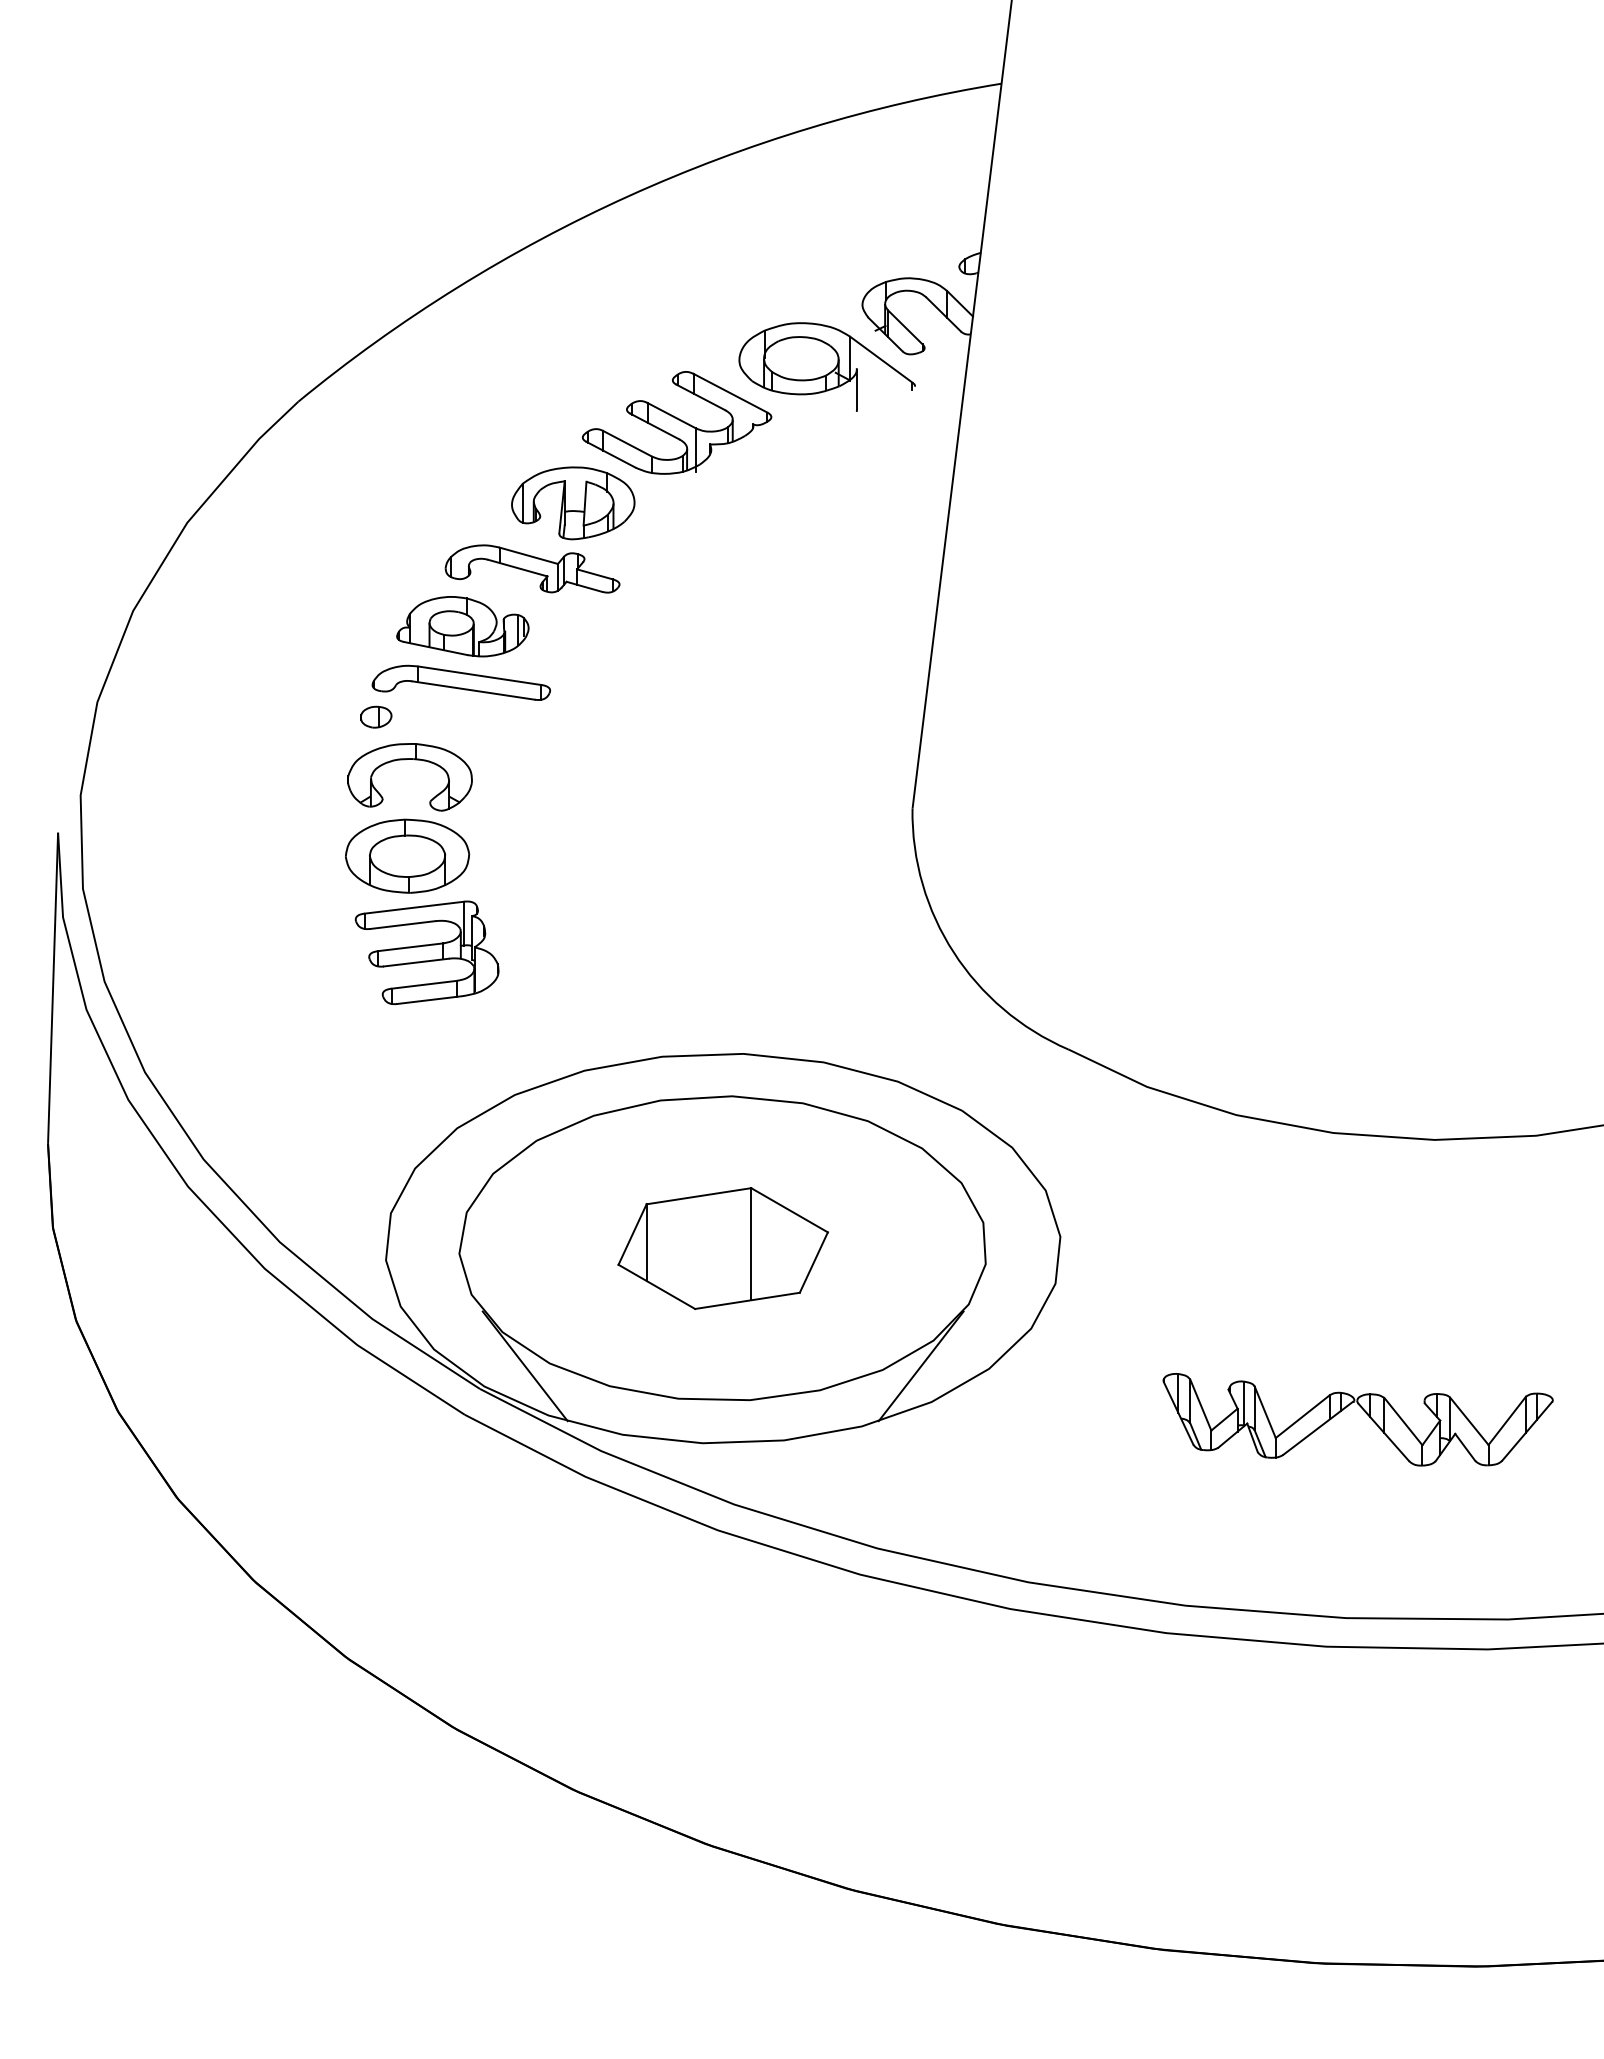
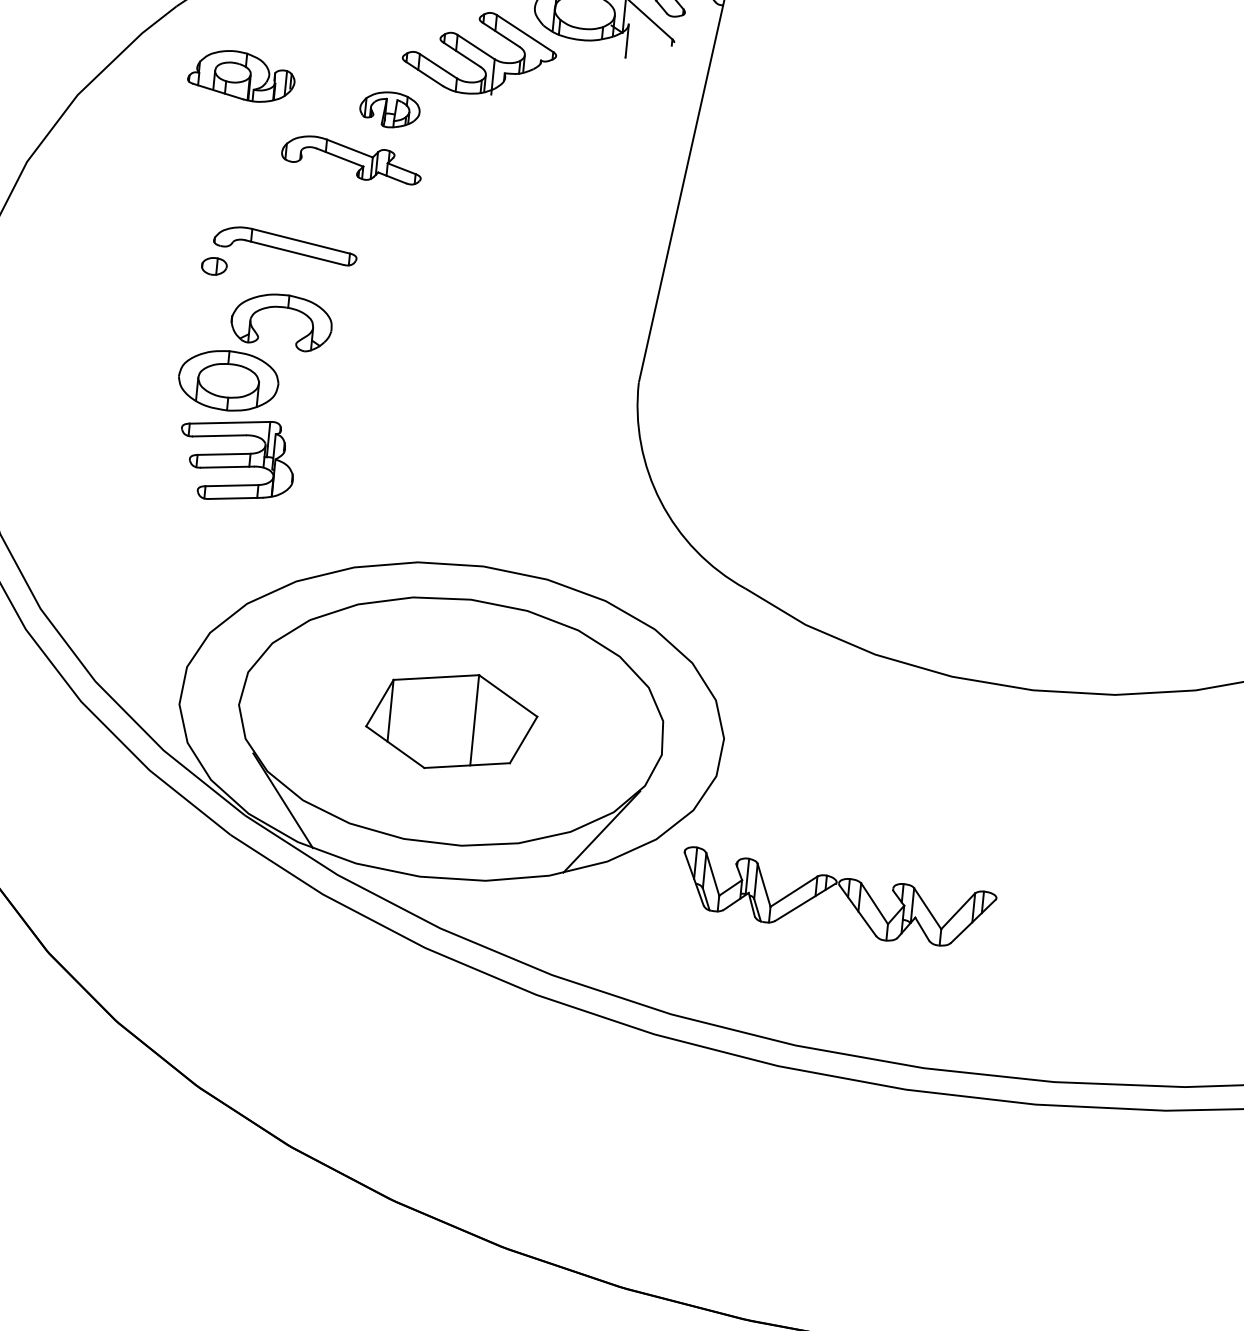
part: (573, 503) -> (390, 110), size x0.6
part: (462, 626) -> (241, 75), moved
part: (405, 760) -> (279, 308), moved
part: (1364, 1412) -> (843, 893), moved

